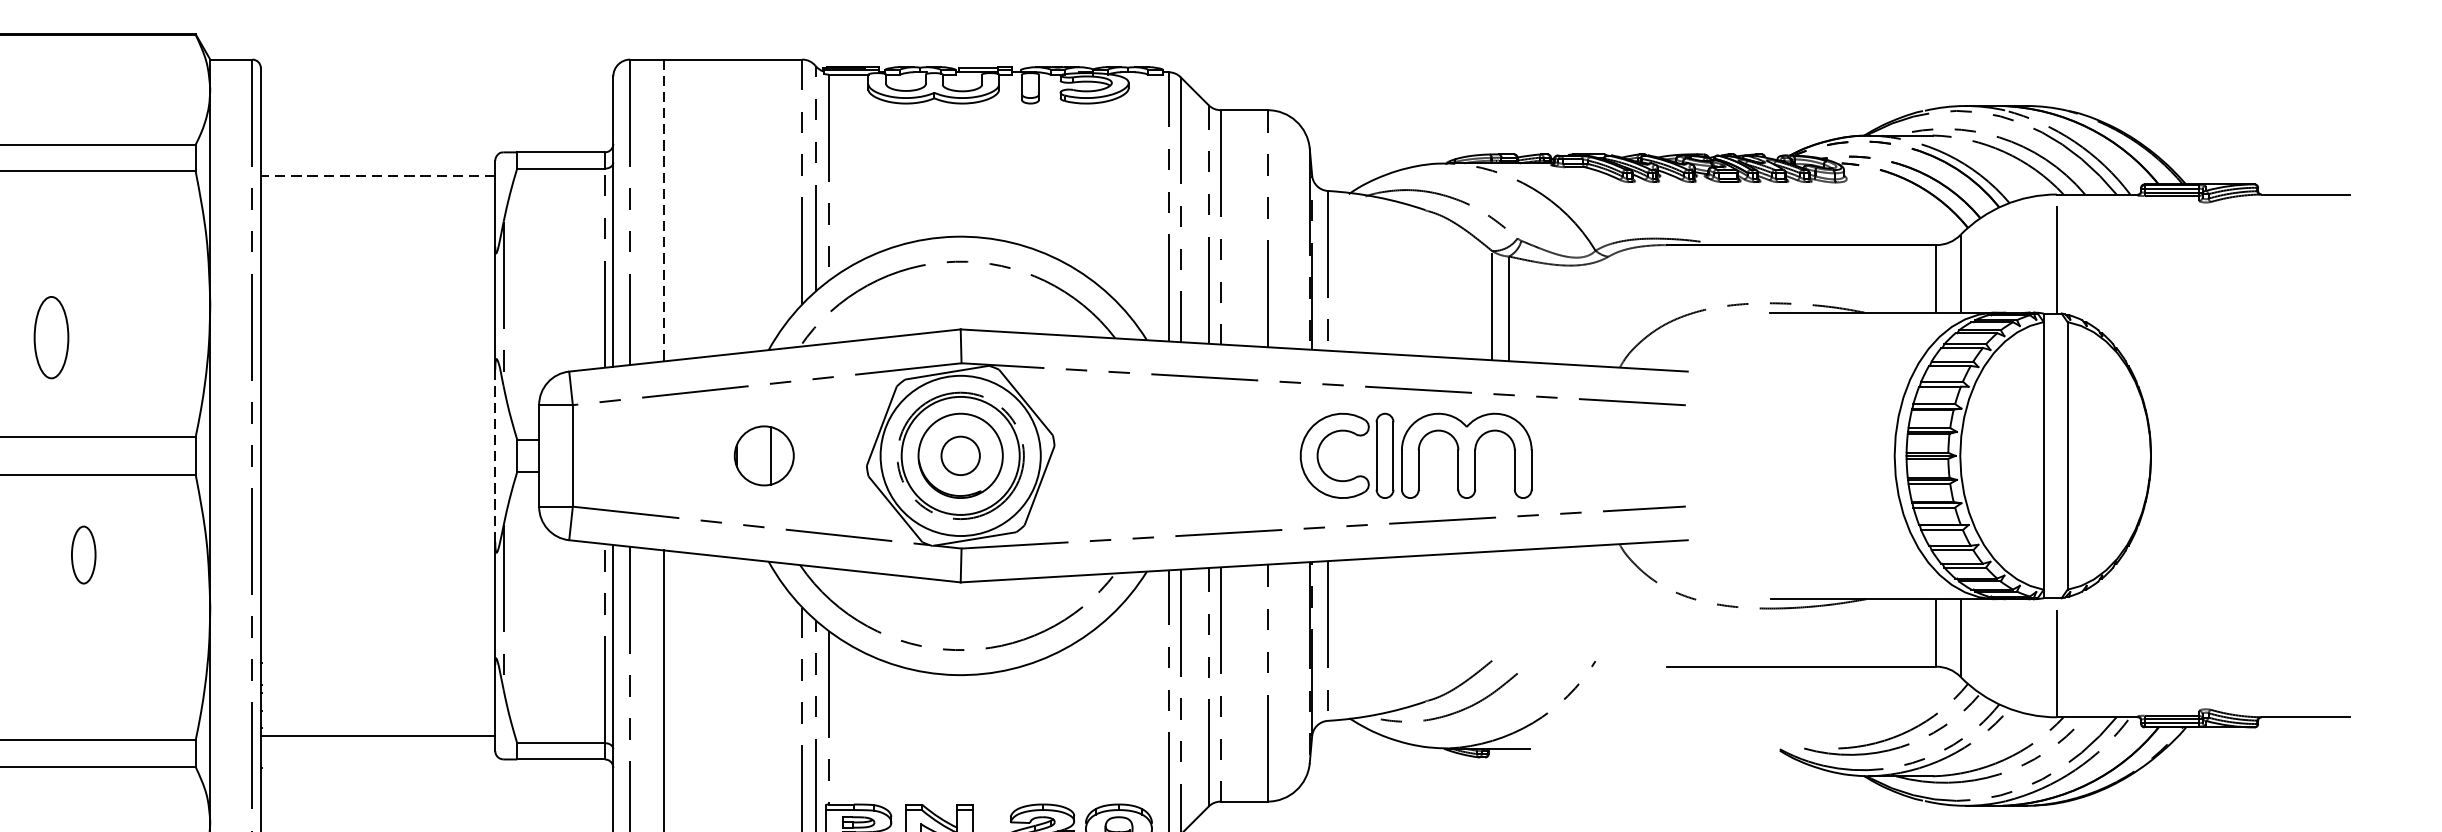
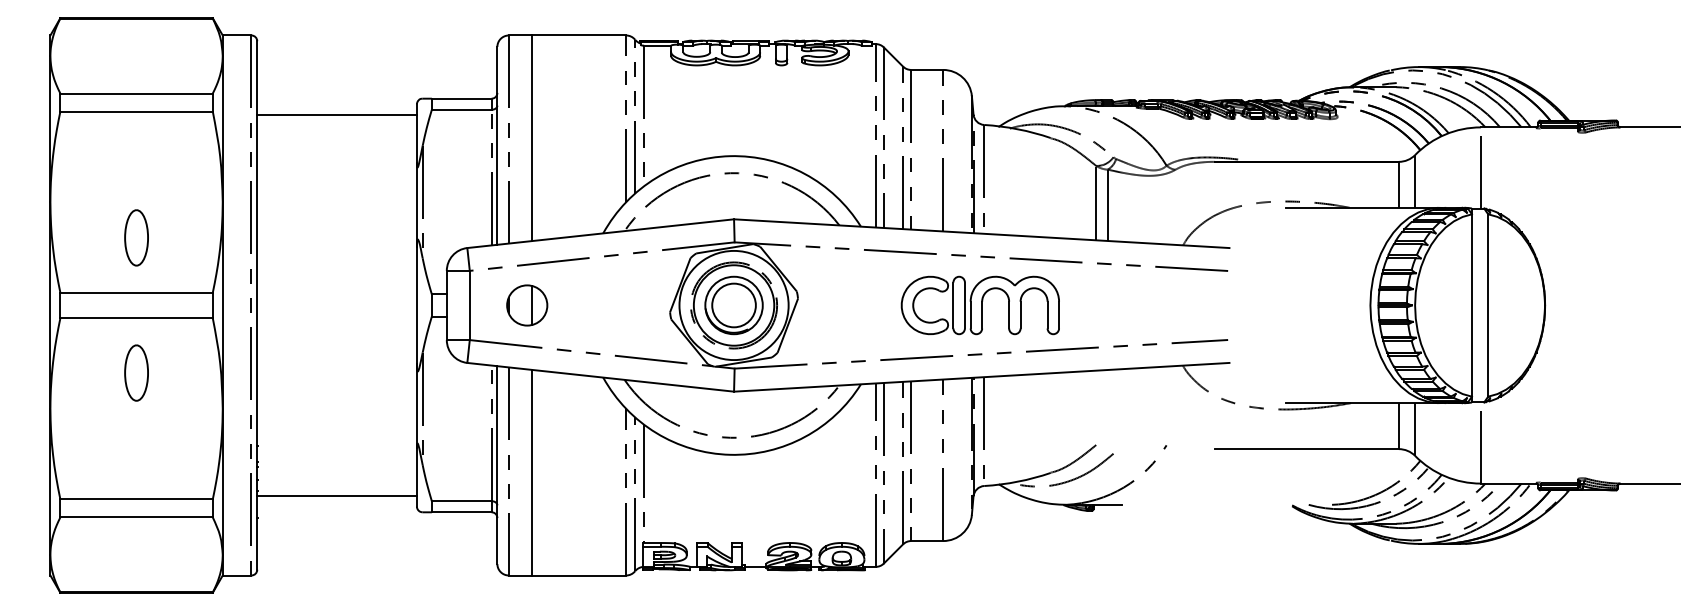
line: (378, 175) -> (337, 114), dashed -> solid
line: (663, 210) -> (531, 138), dashed -> solid
part: (51, 337) -> (136, 237), moved
line: (494, 455) -> (416, 305), dashed -> solid
part: (764, 455) -> (527, 305), moved
circle: (959, 455) -> (733, 305), size x1.67
part: (1414, 455) -> (979, 305), moved
part: (83, 554) -> (136, 372), size x1.43

